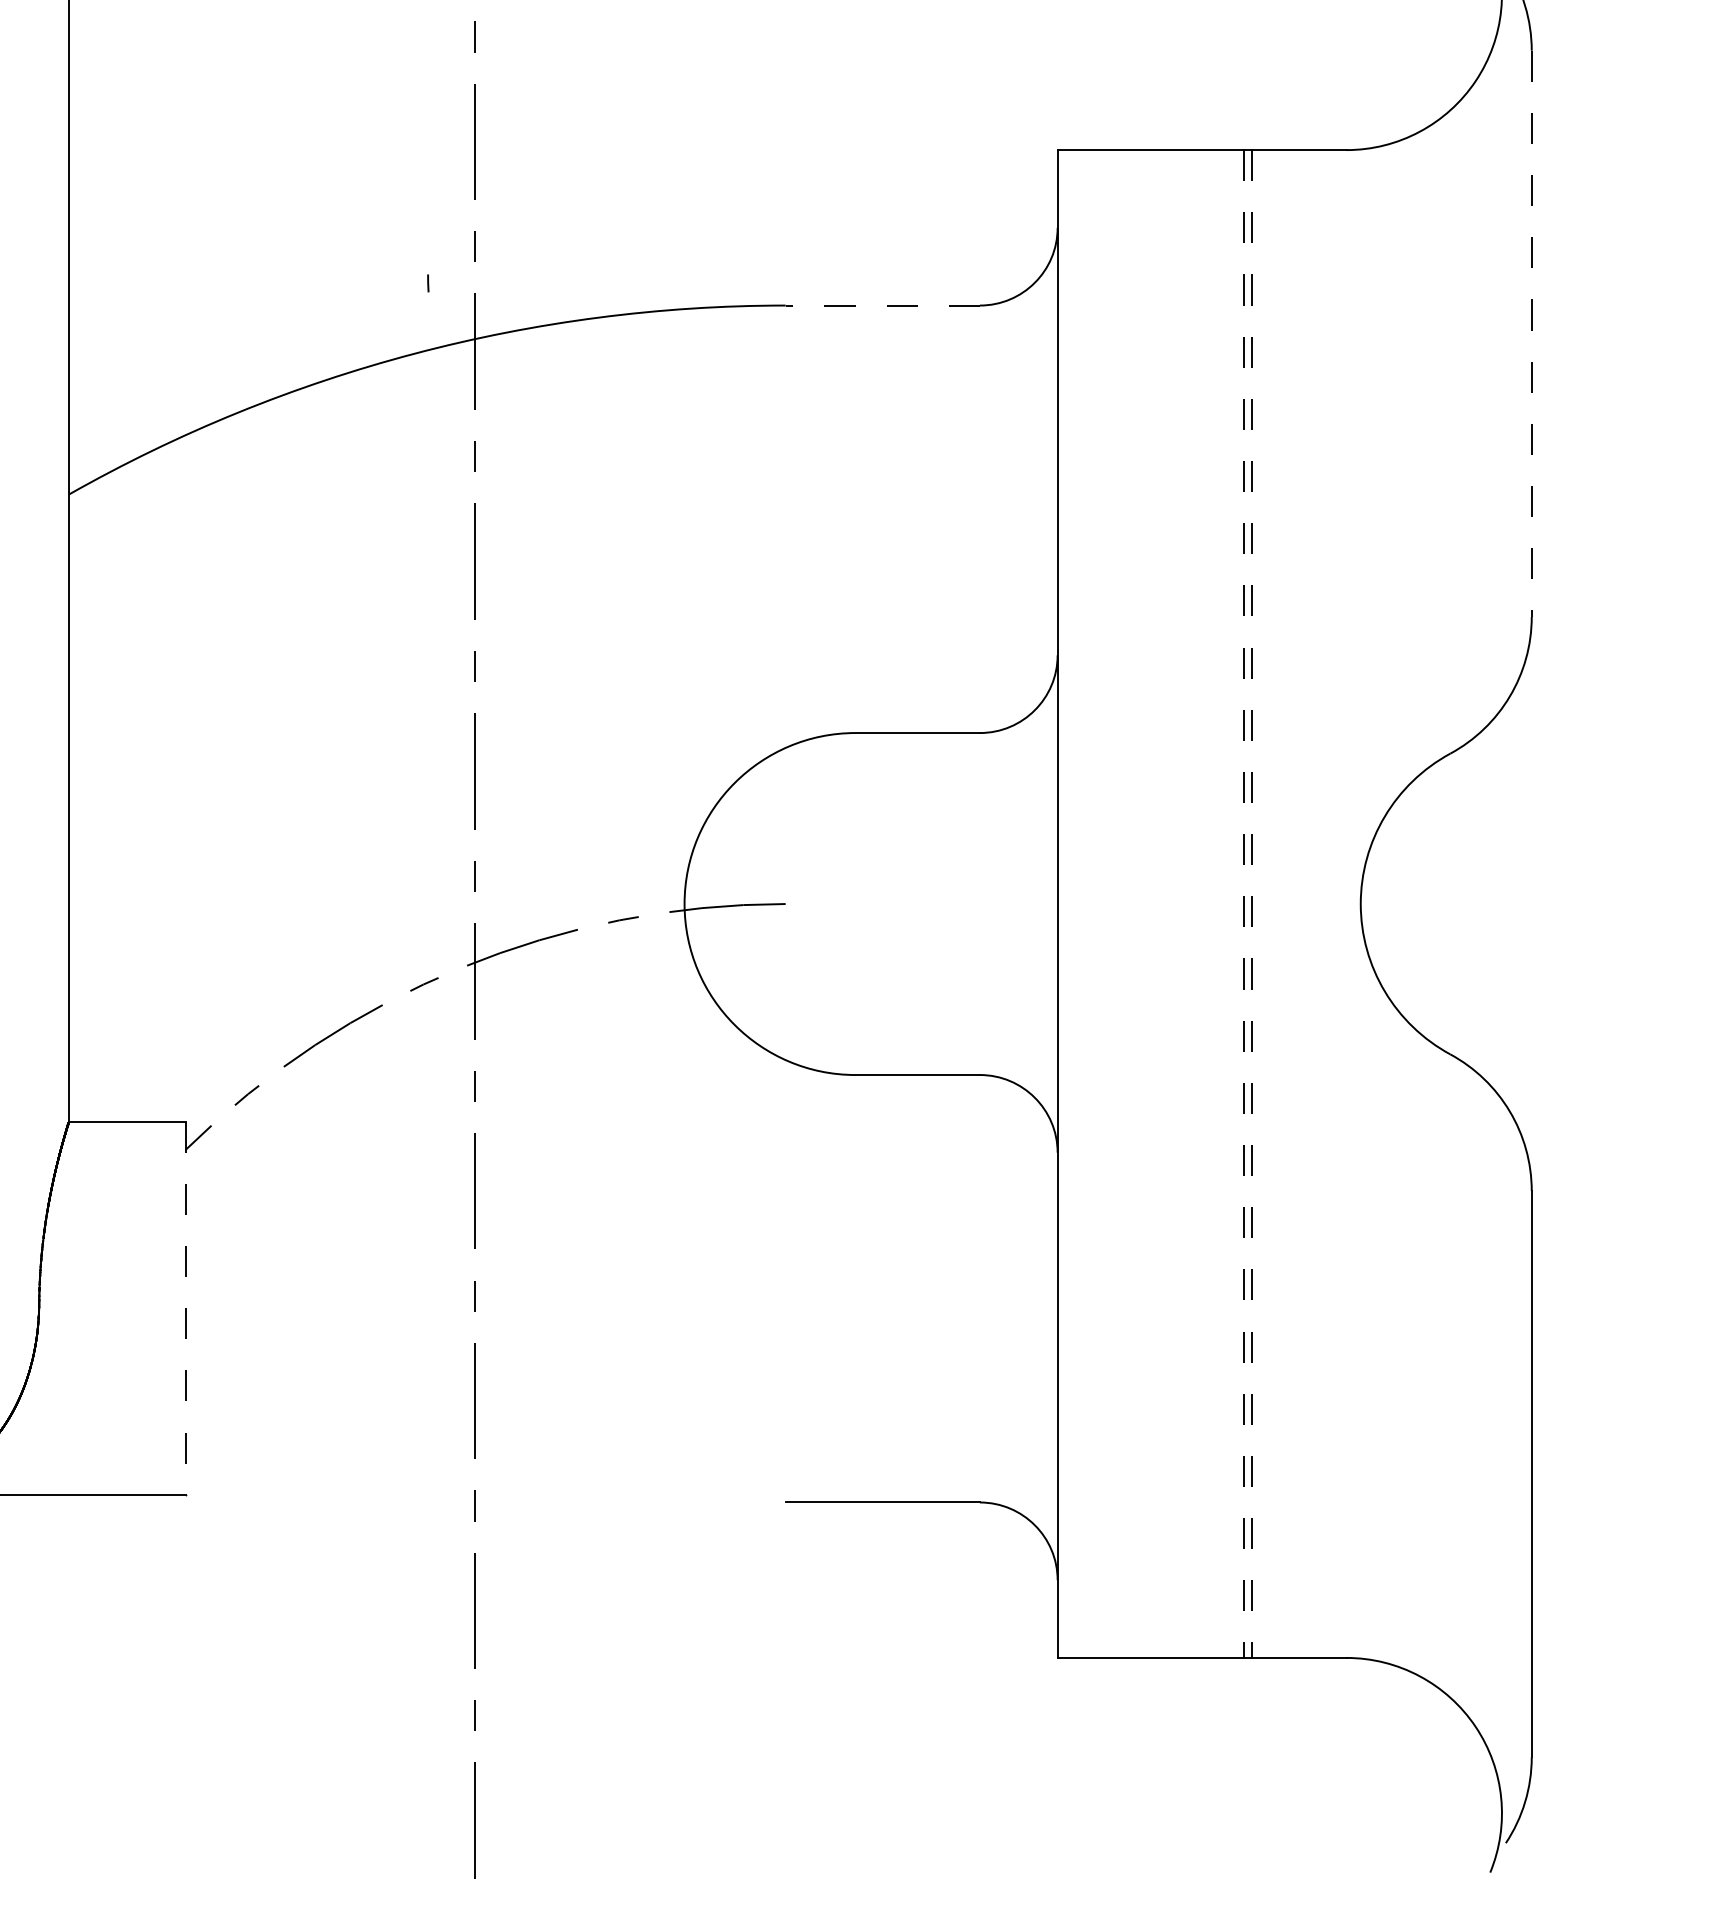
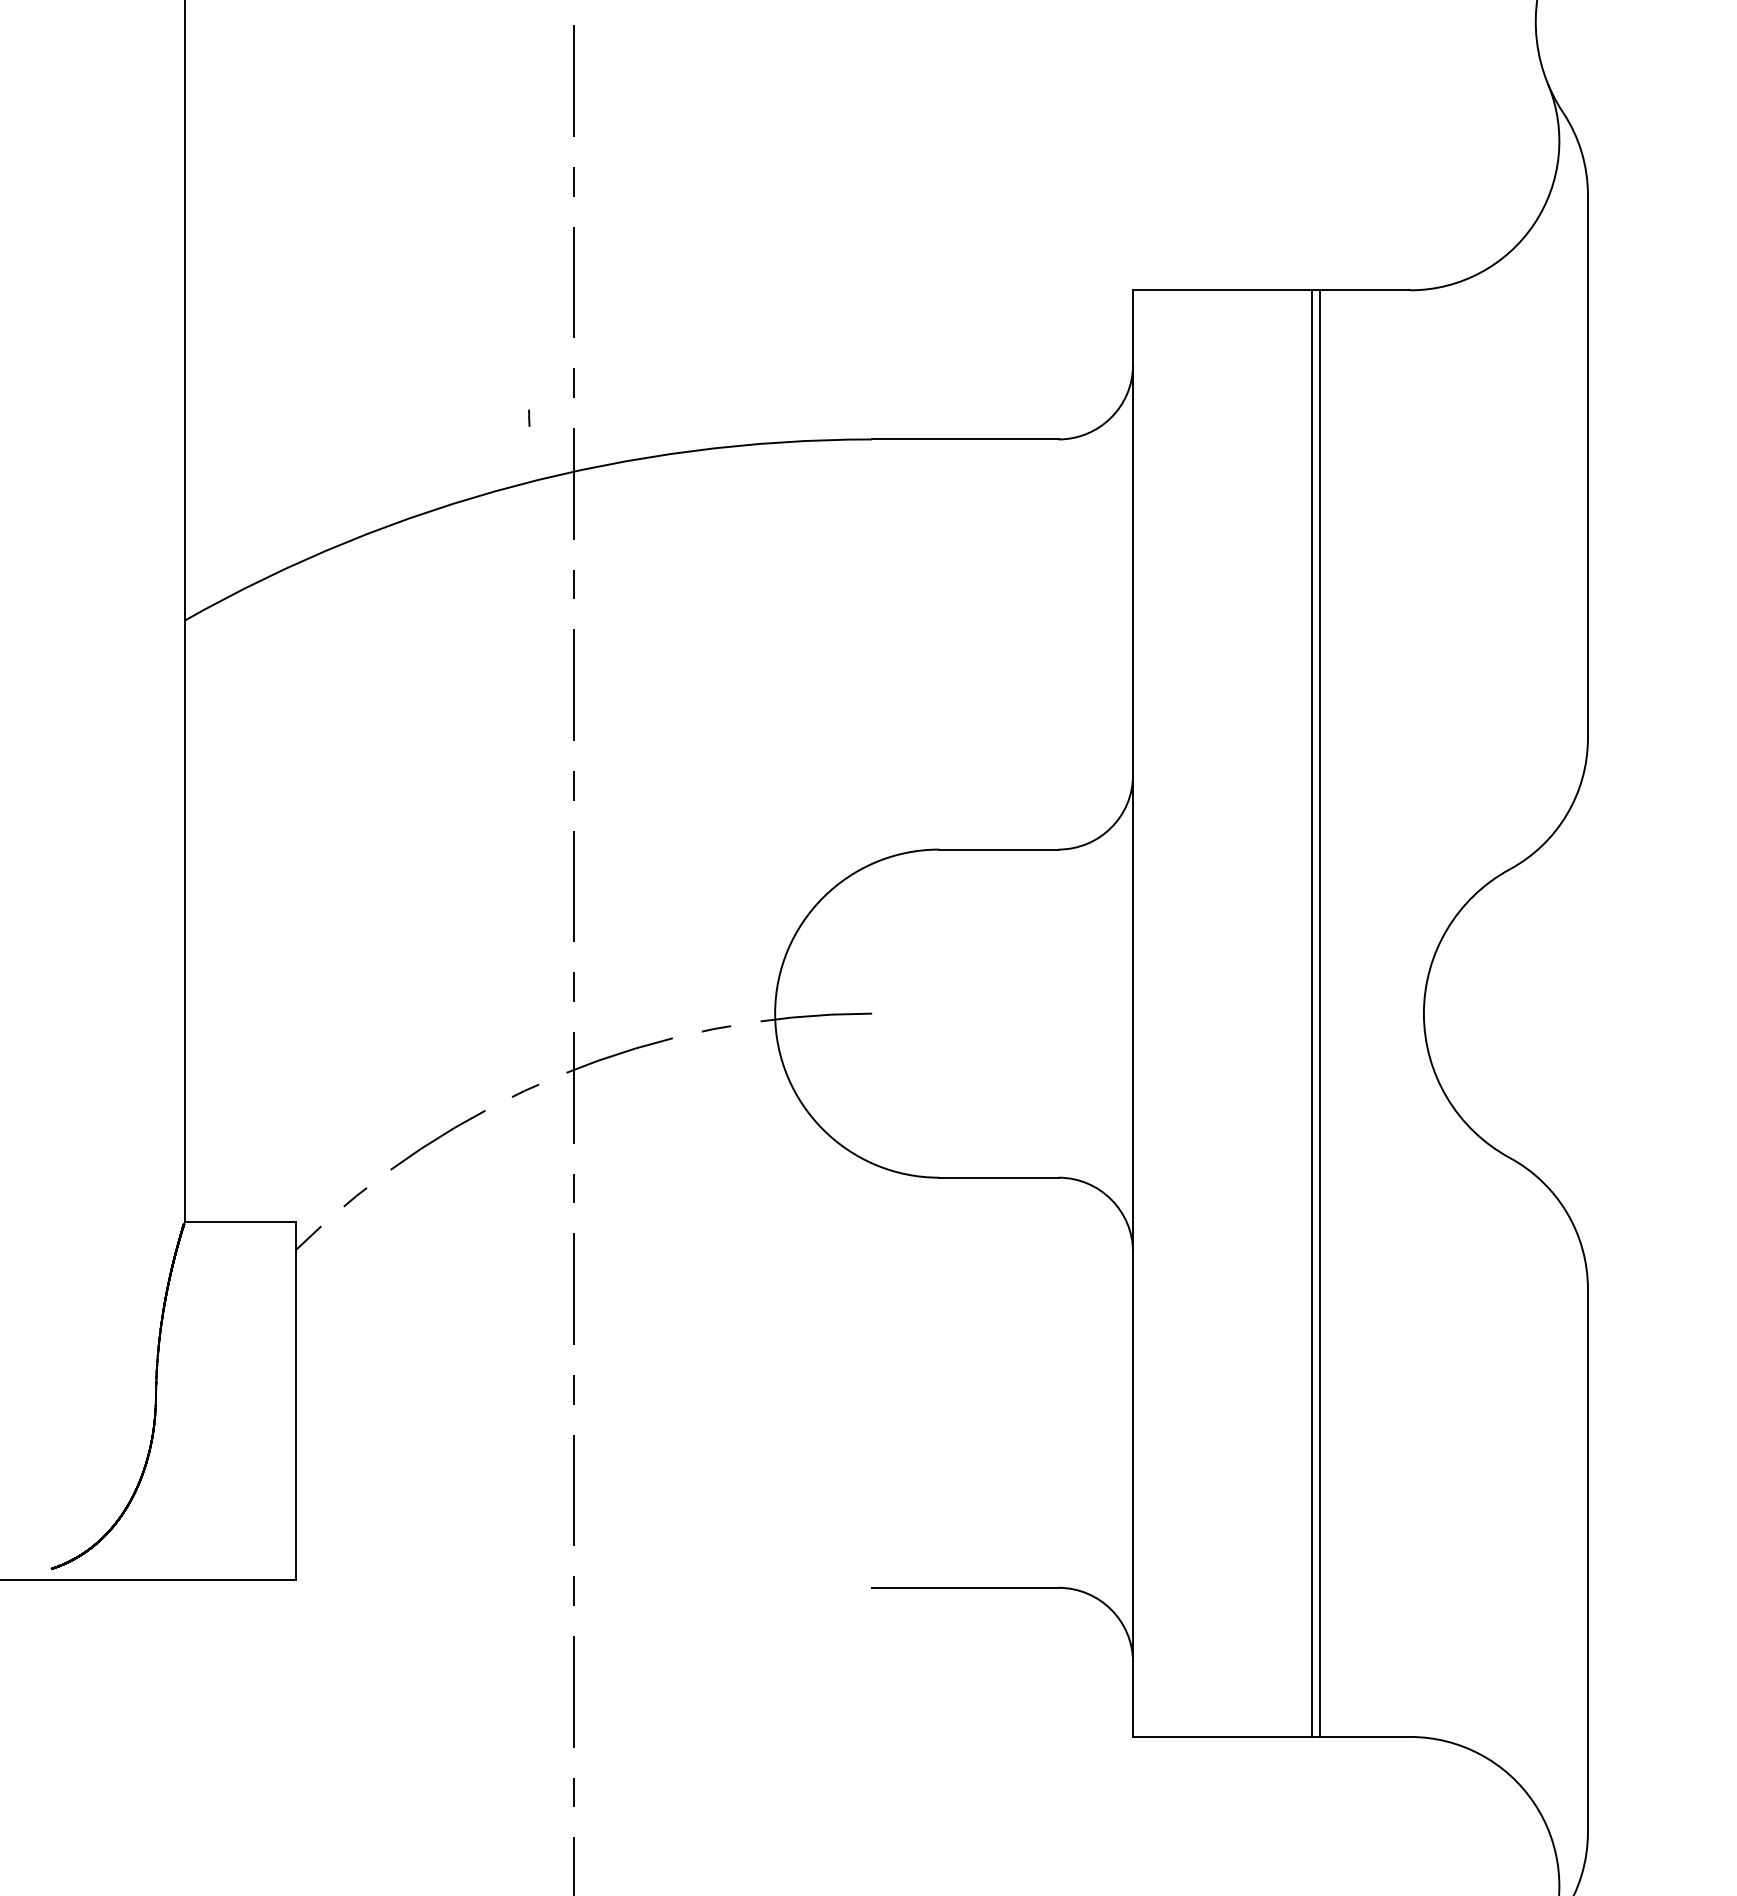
line: (881, 305) -> (964, 439), dashed -> solid
line: (1531, 333) -> (1587, 466), dashed -> solid
line: (1244, 904) -> (1312, 1014), dashed -> solid
line: (1251, 904) -> (1319, 1014), dashed -> solid
line: (185, 1308) -> (296, 1401), dashed -> solid

